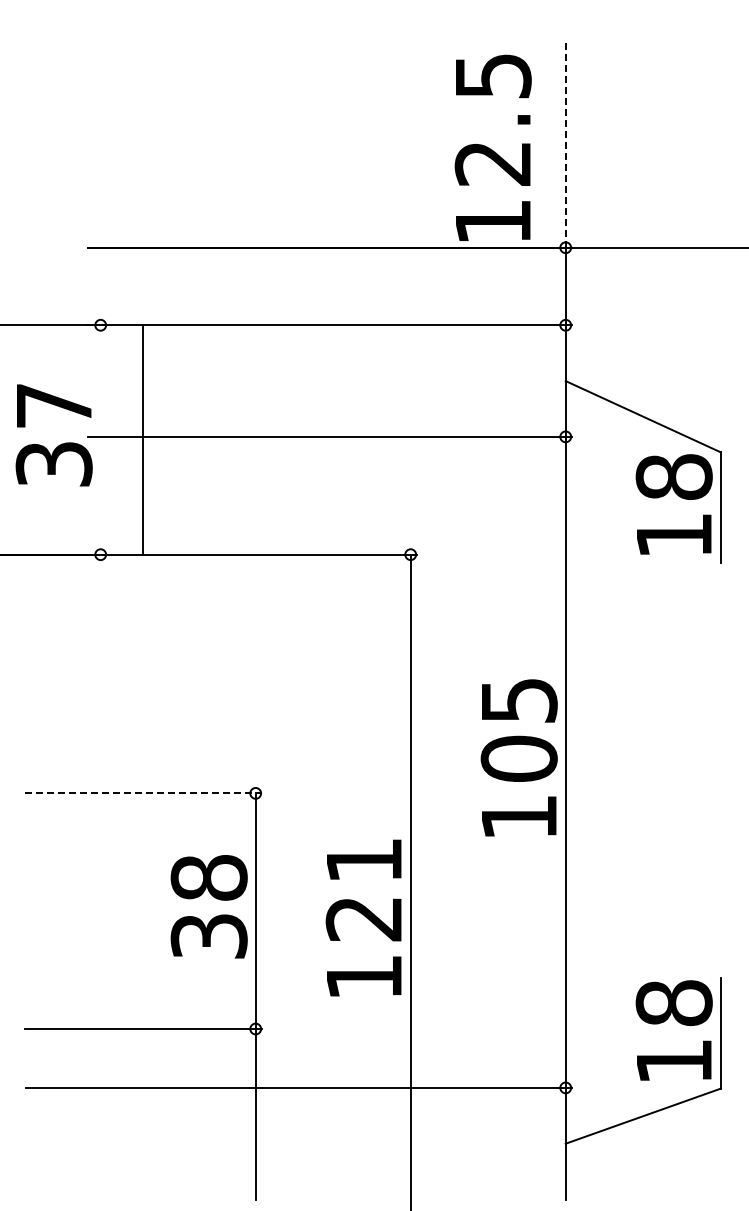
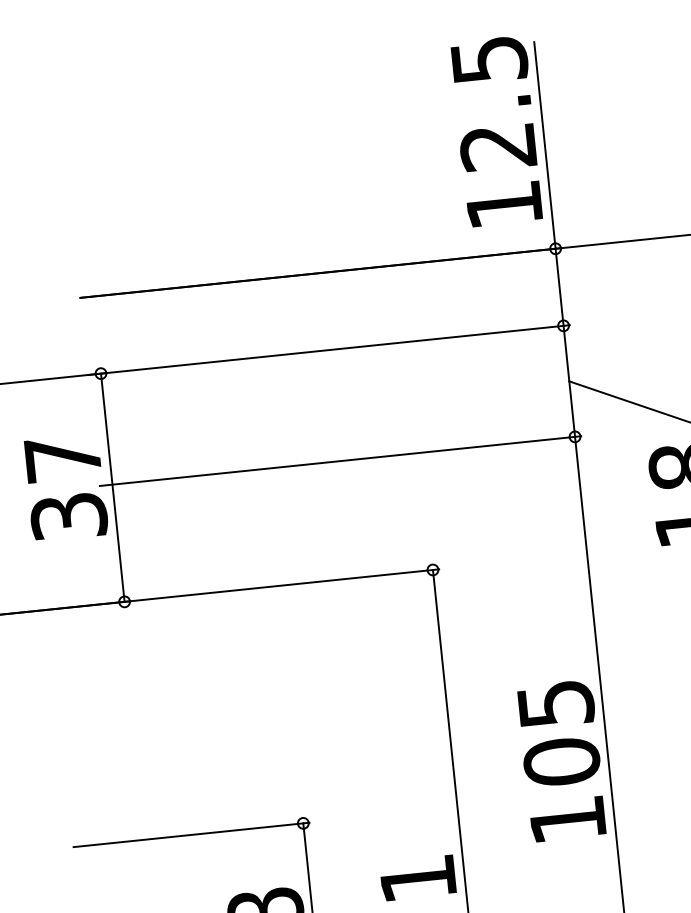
line: (565, 143) -> (544, 145), dashed -> solid
text: (492, 147) -> (495, 130), moved
line: (142, 439) -> (112, 487), moved
line: (143, 793) -> (191, 835), dashed -> solid

